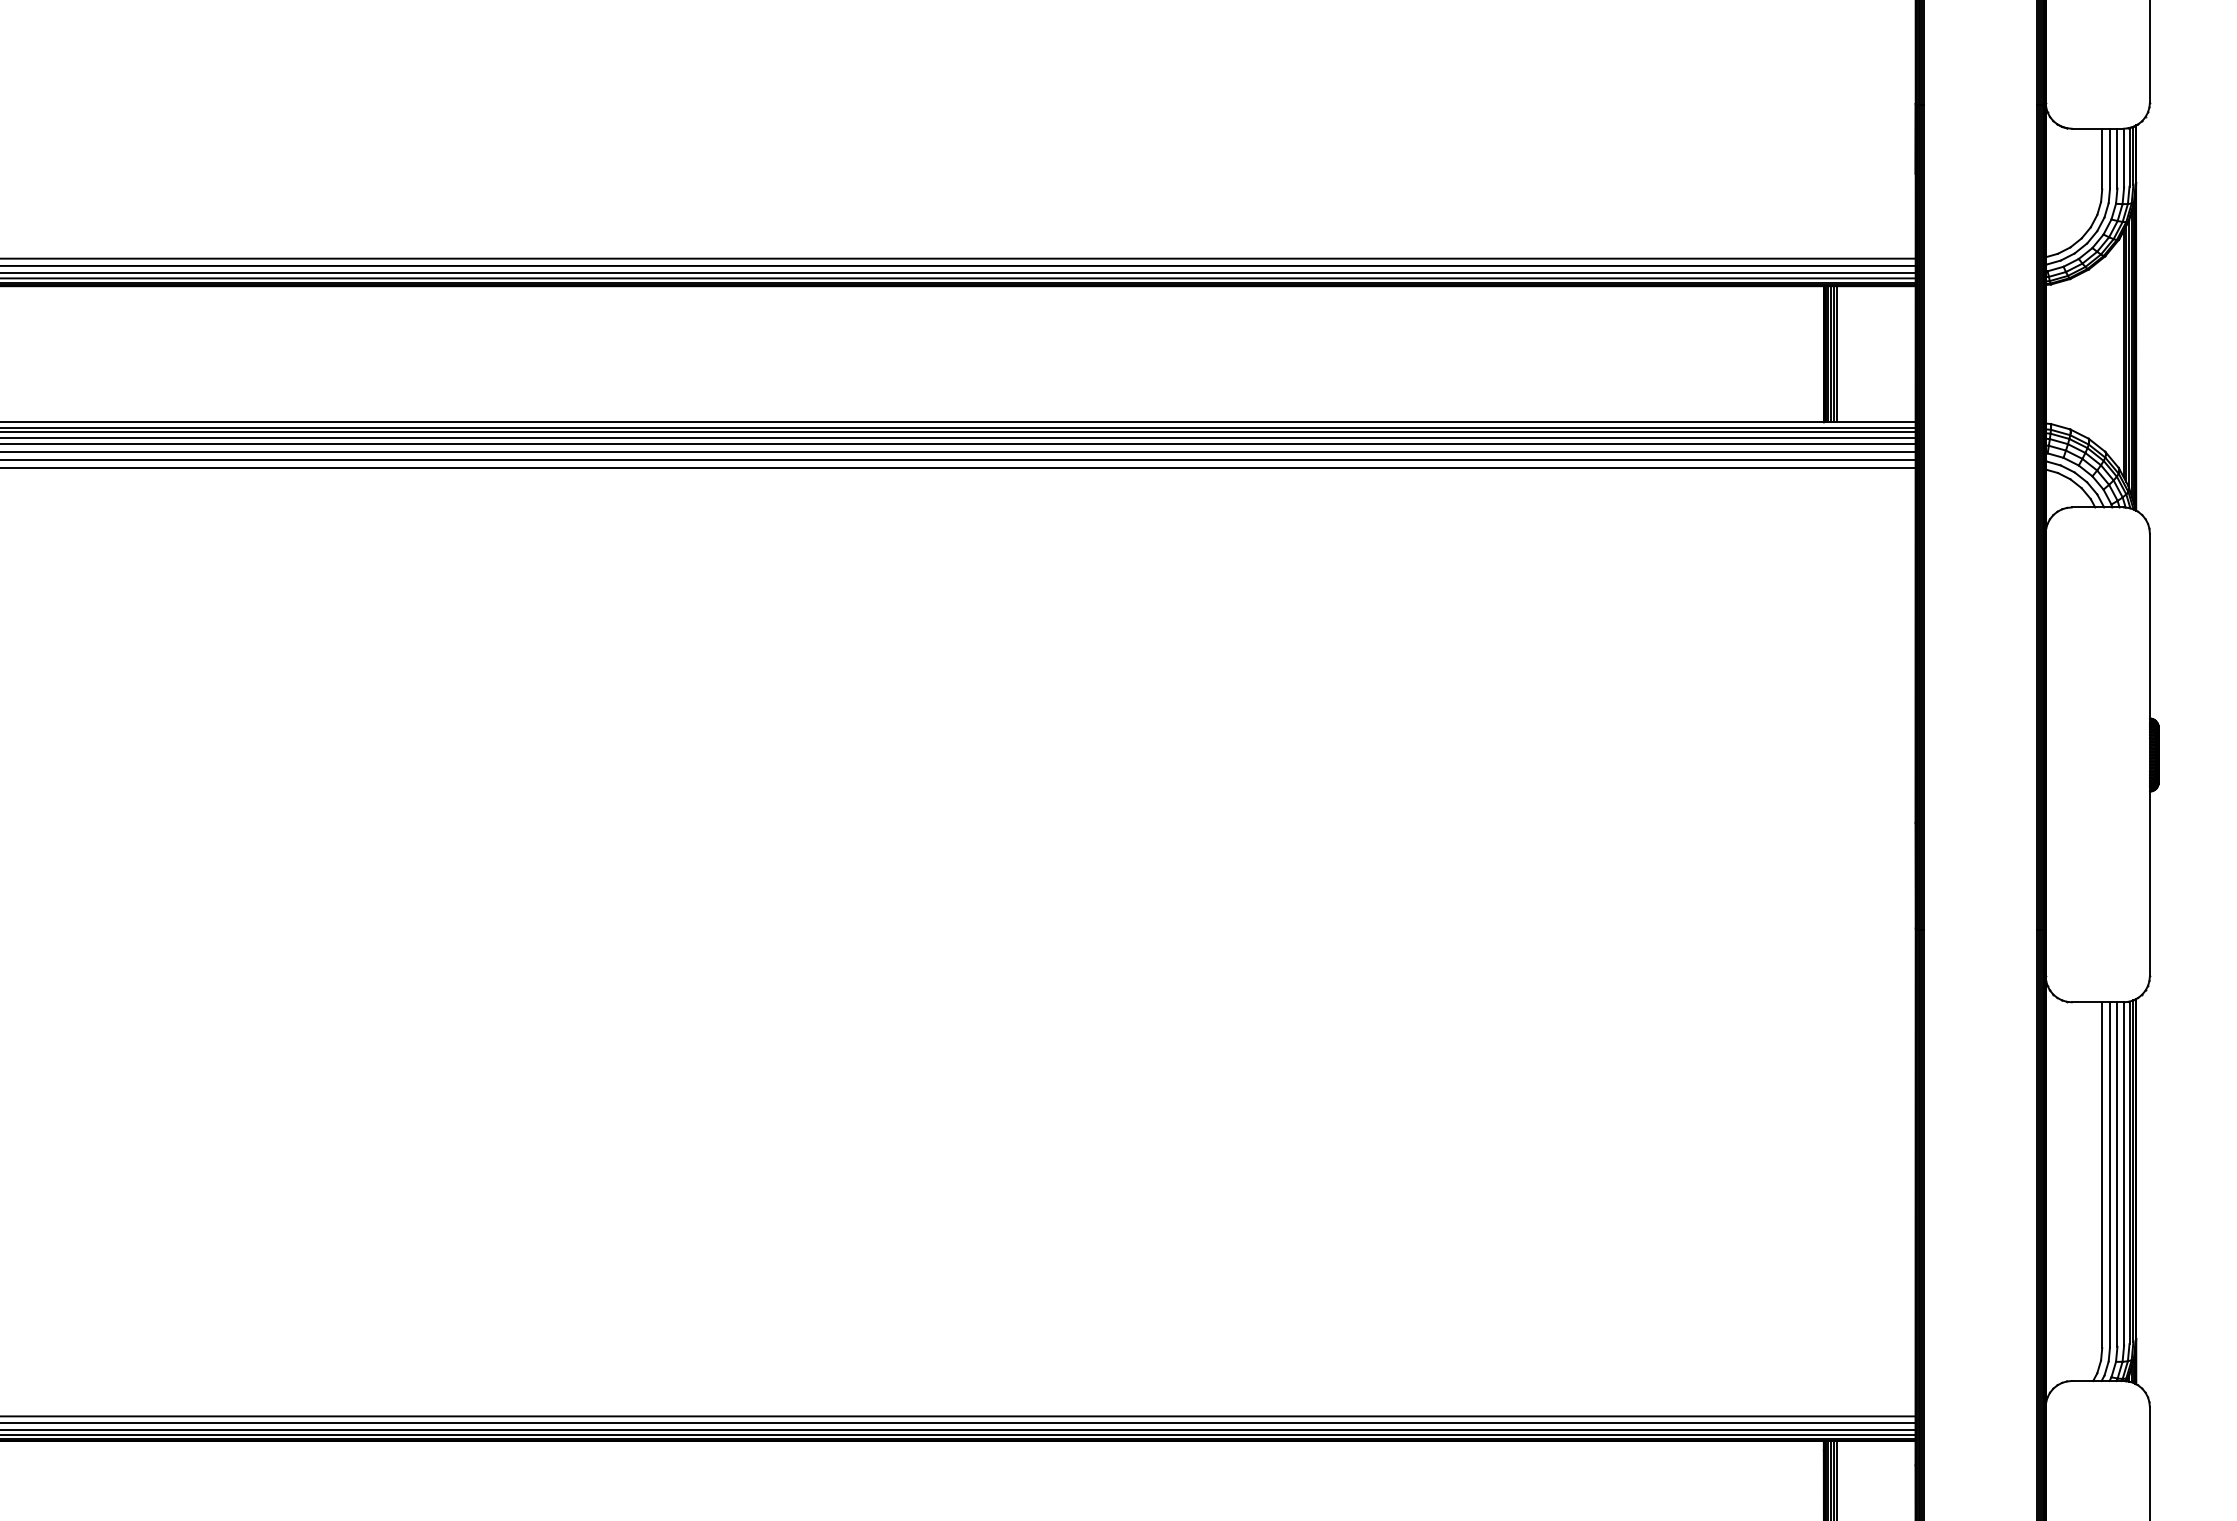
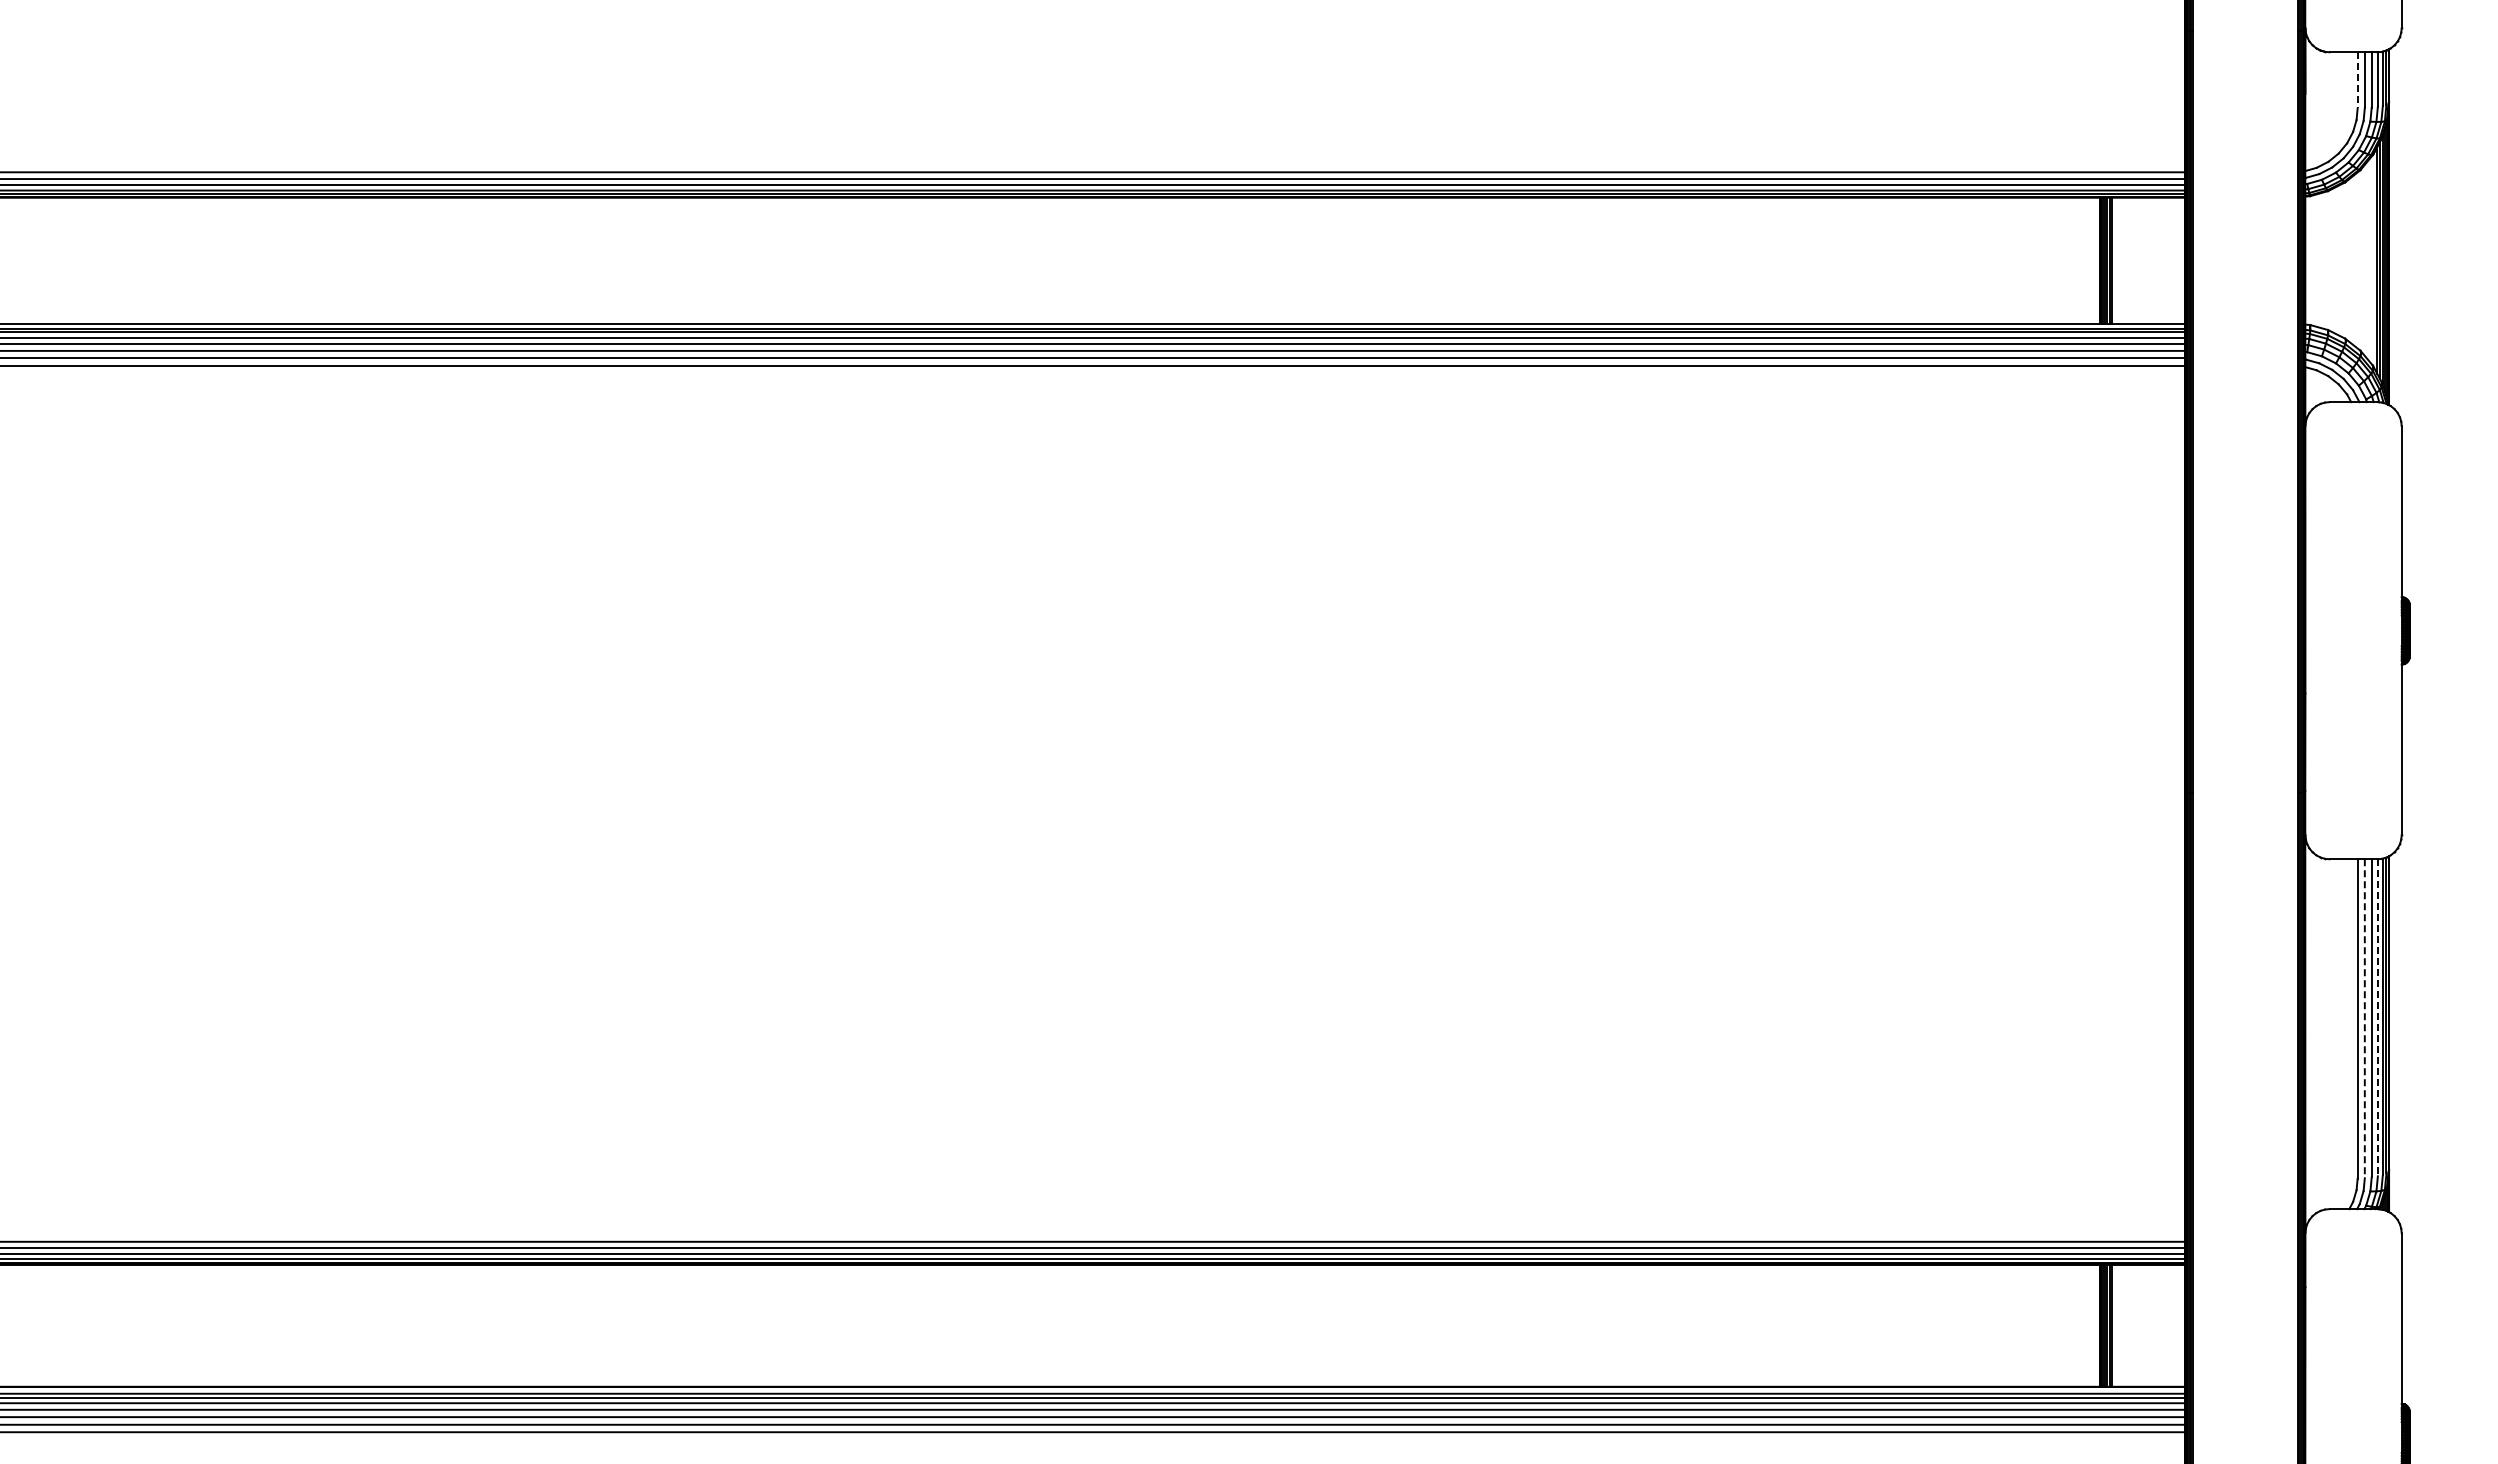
line: (2102, 159) -> (2357, 80), solid -> dashed
line: (2123, 1173) -> (2377, 1017), solid -> dashed
line: (2109, 1174) -> (2364, 1018), solid -> dashed

